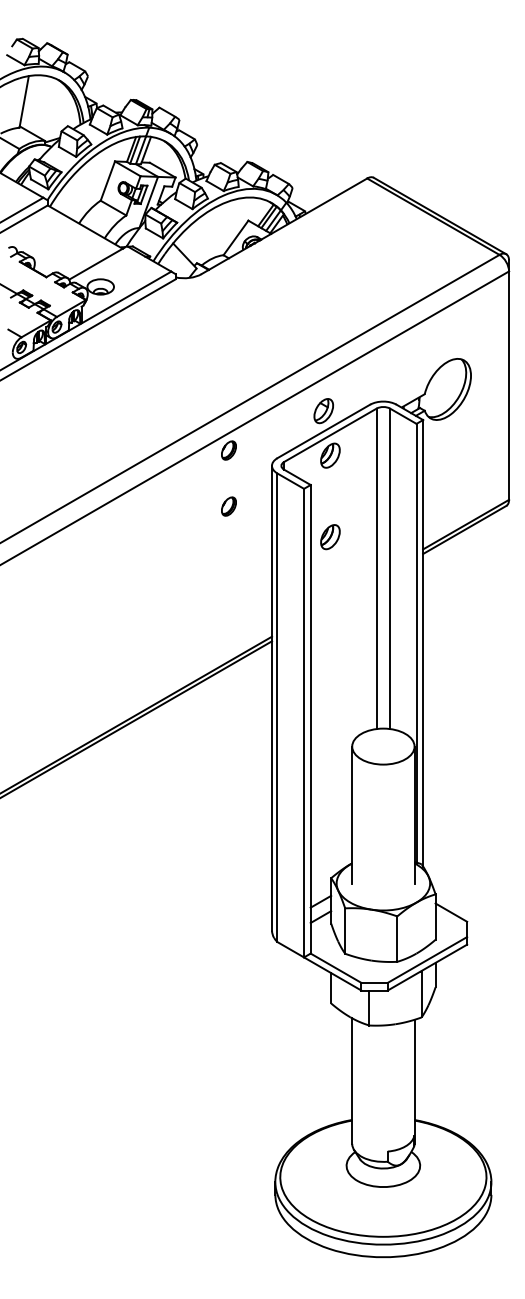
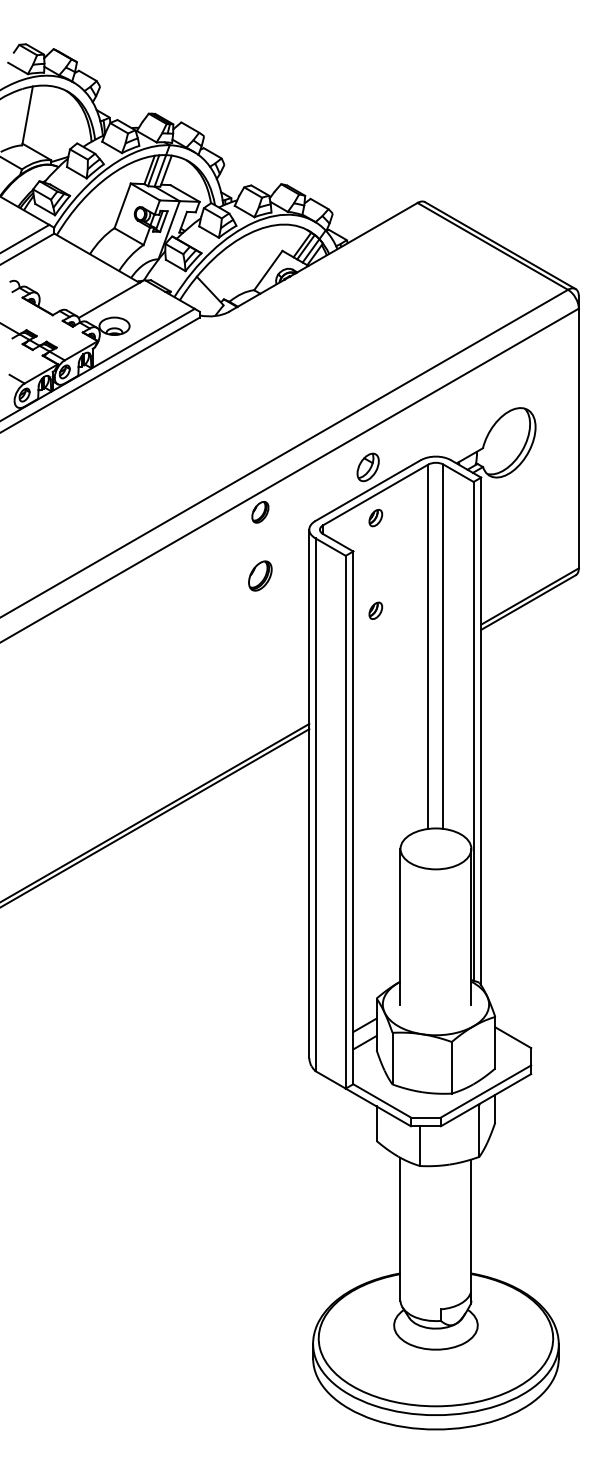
part: (330, 455) -> (375, 517), size x0.6
part: (229, 506) -> (260, 575), size x1.4
part: (330, 536) -> (375, 610), size x0.6

